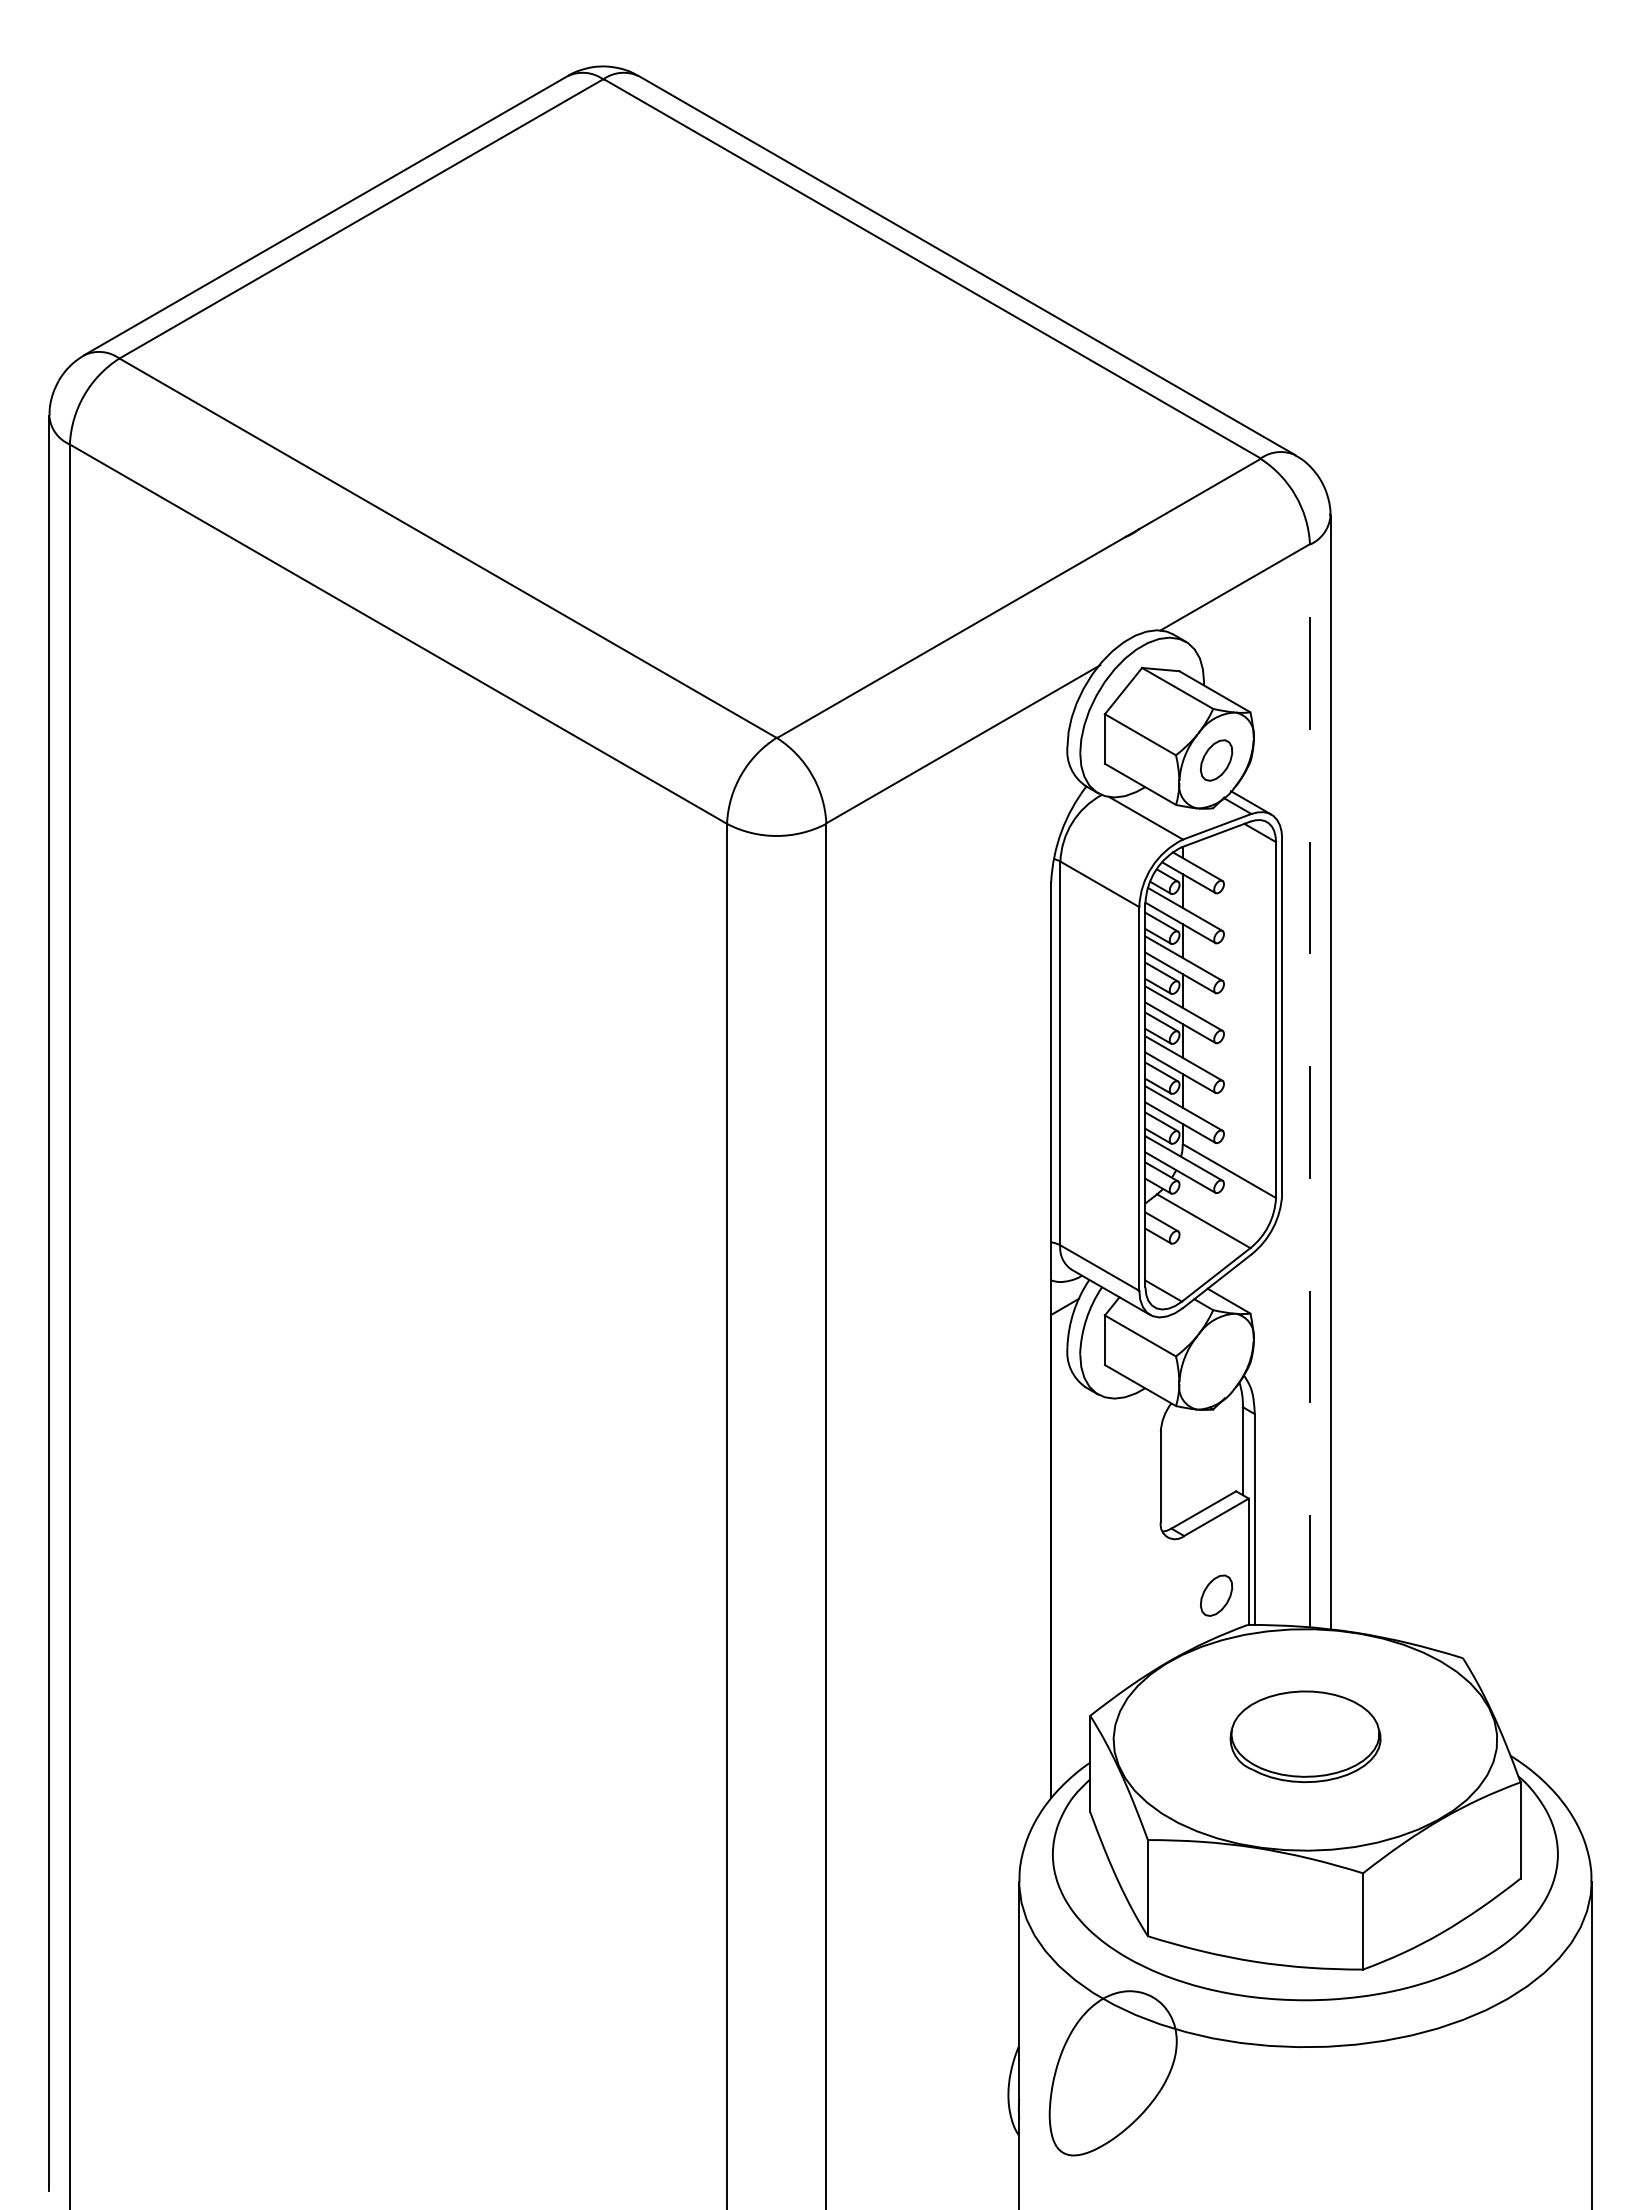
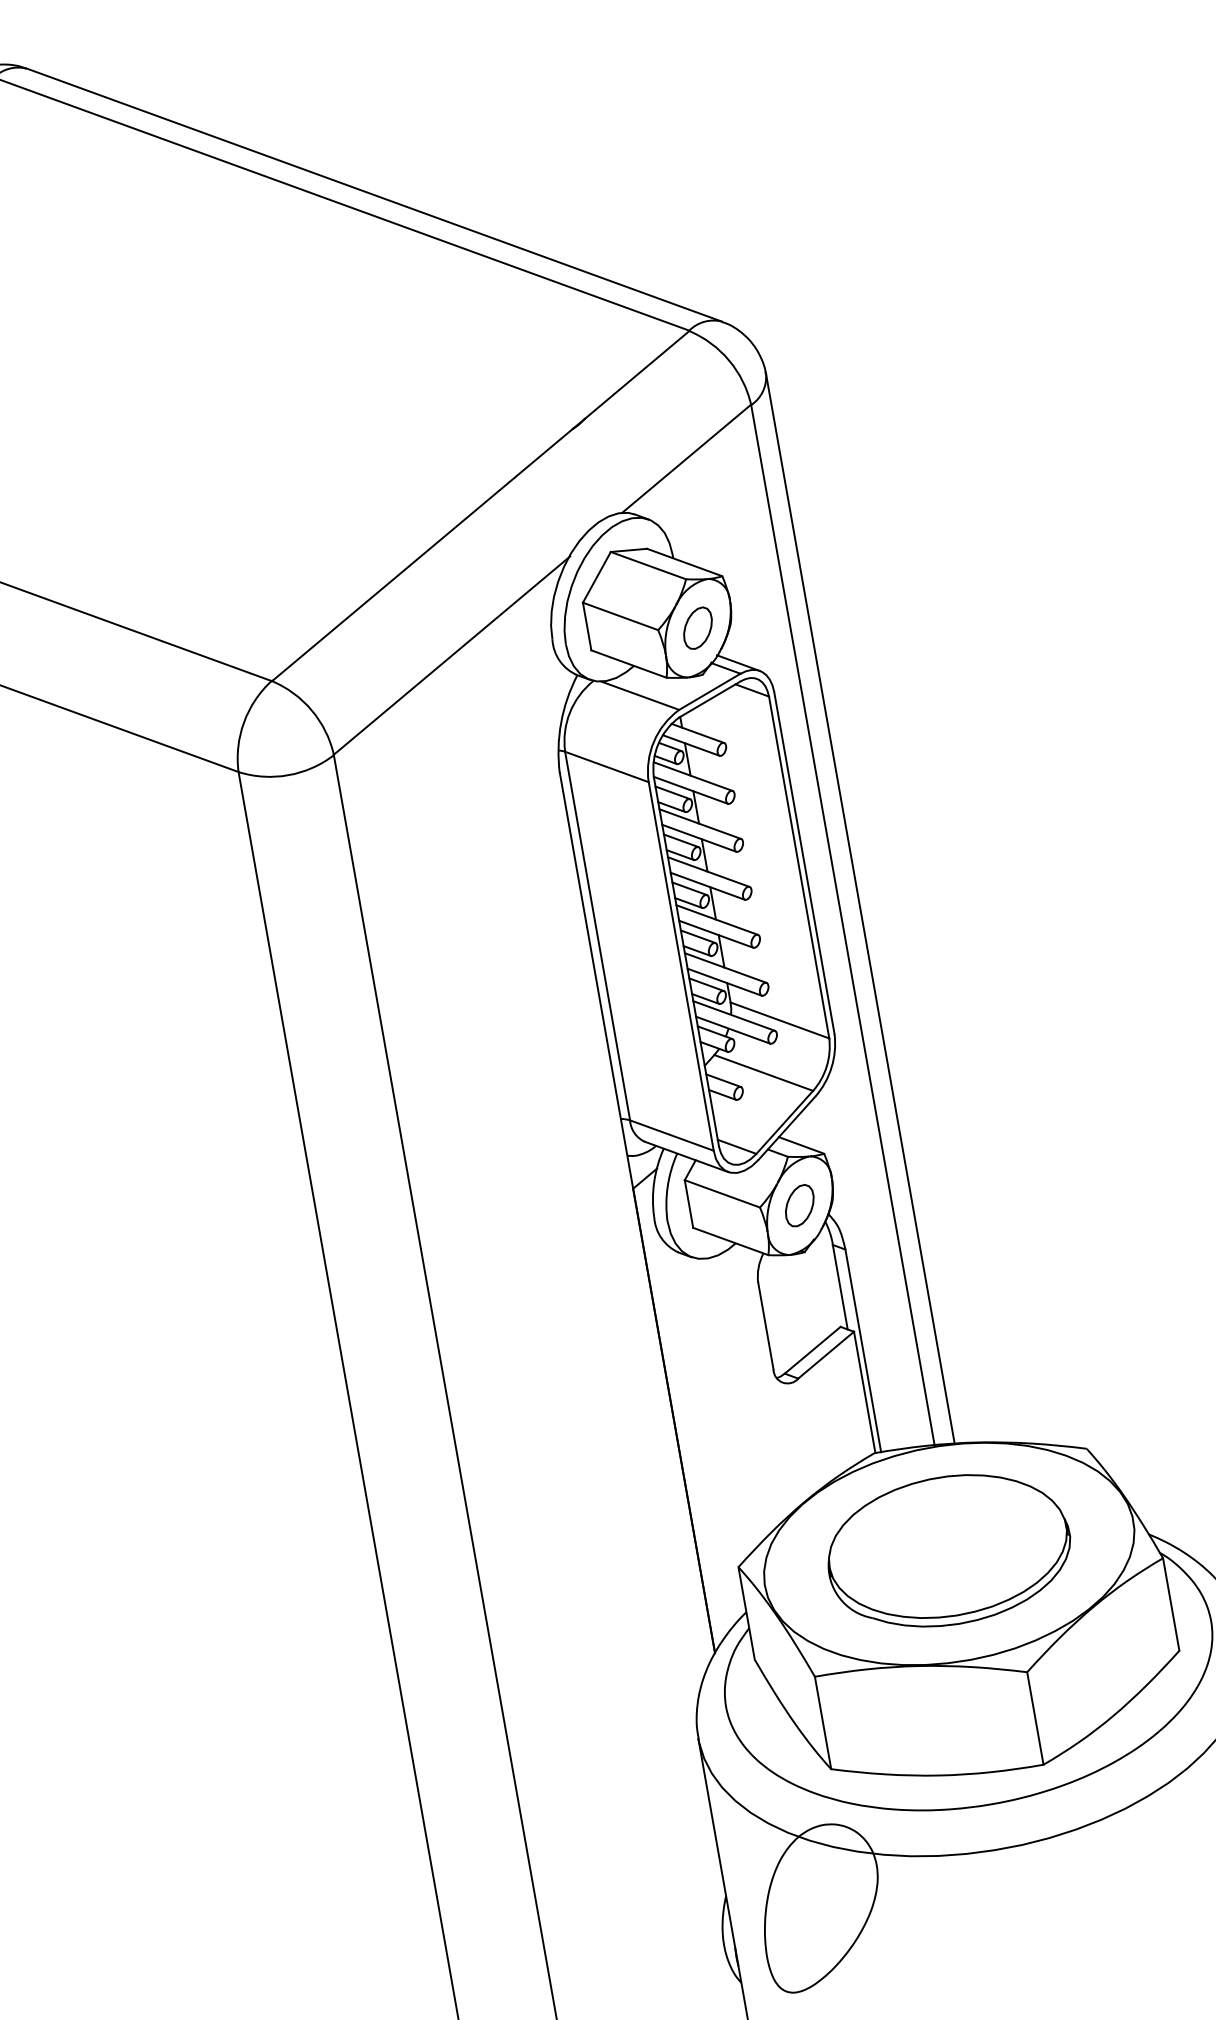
line: (1310, 1085) -> (843, 924), dashed -> solid
part: (1216, 1595) -> (799, 1205), moved
part: (1305, 1736) -> (948, 1550), size x1.67

